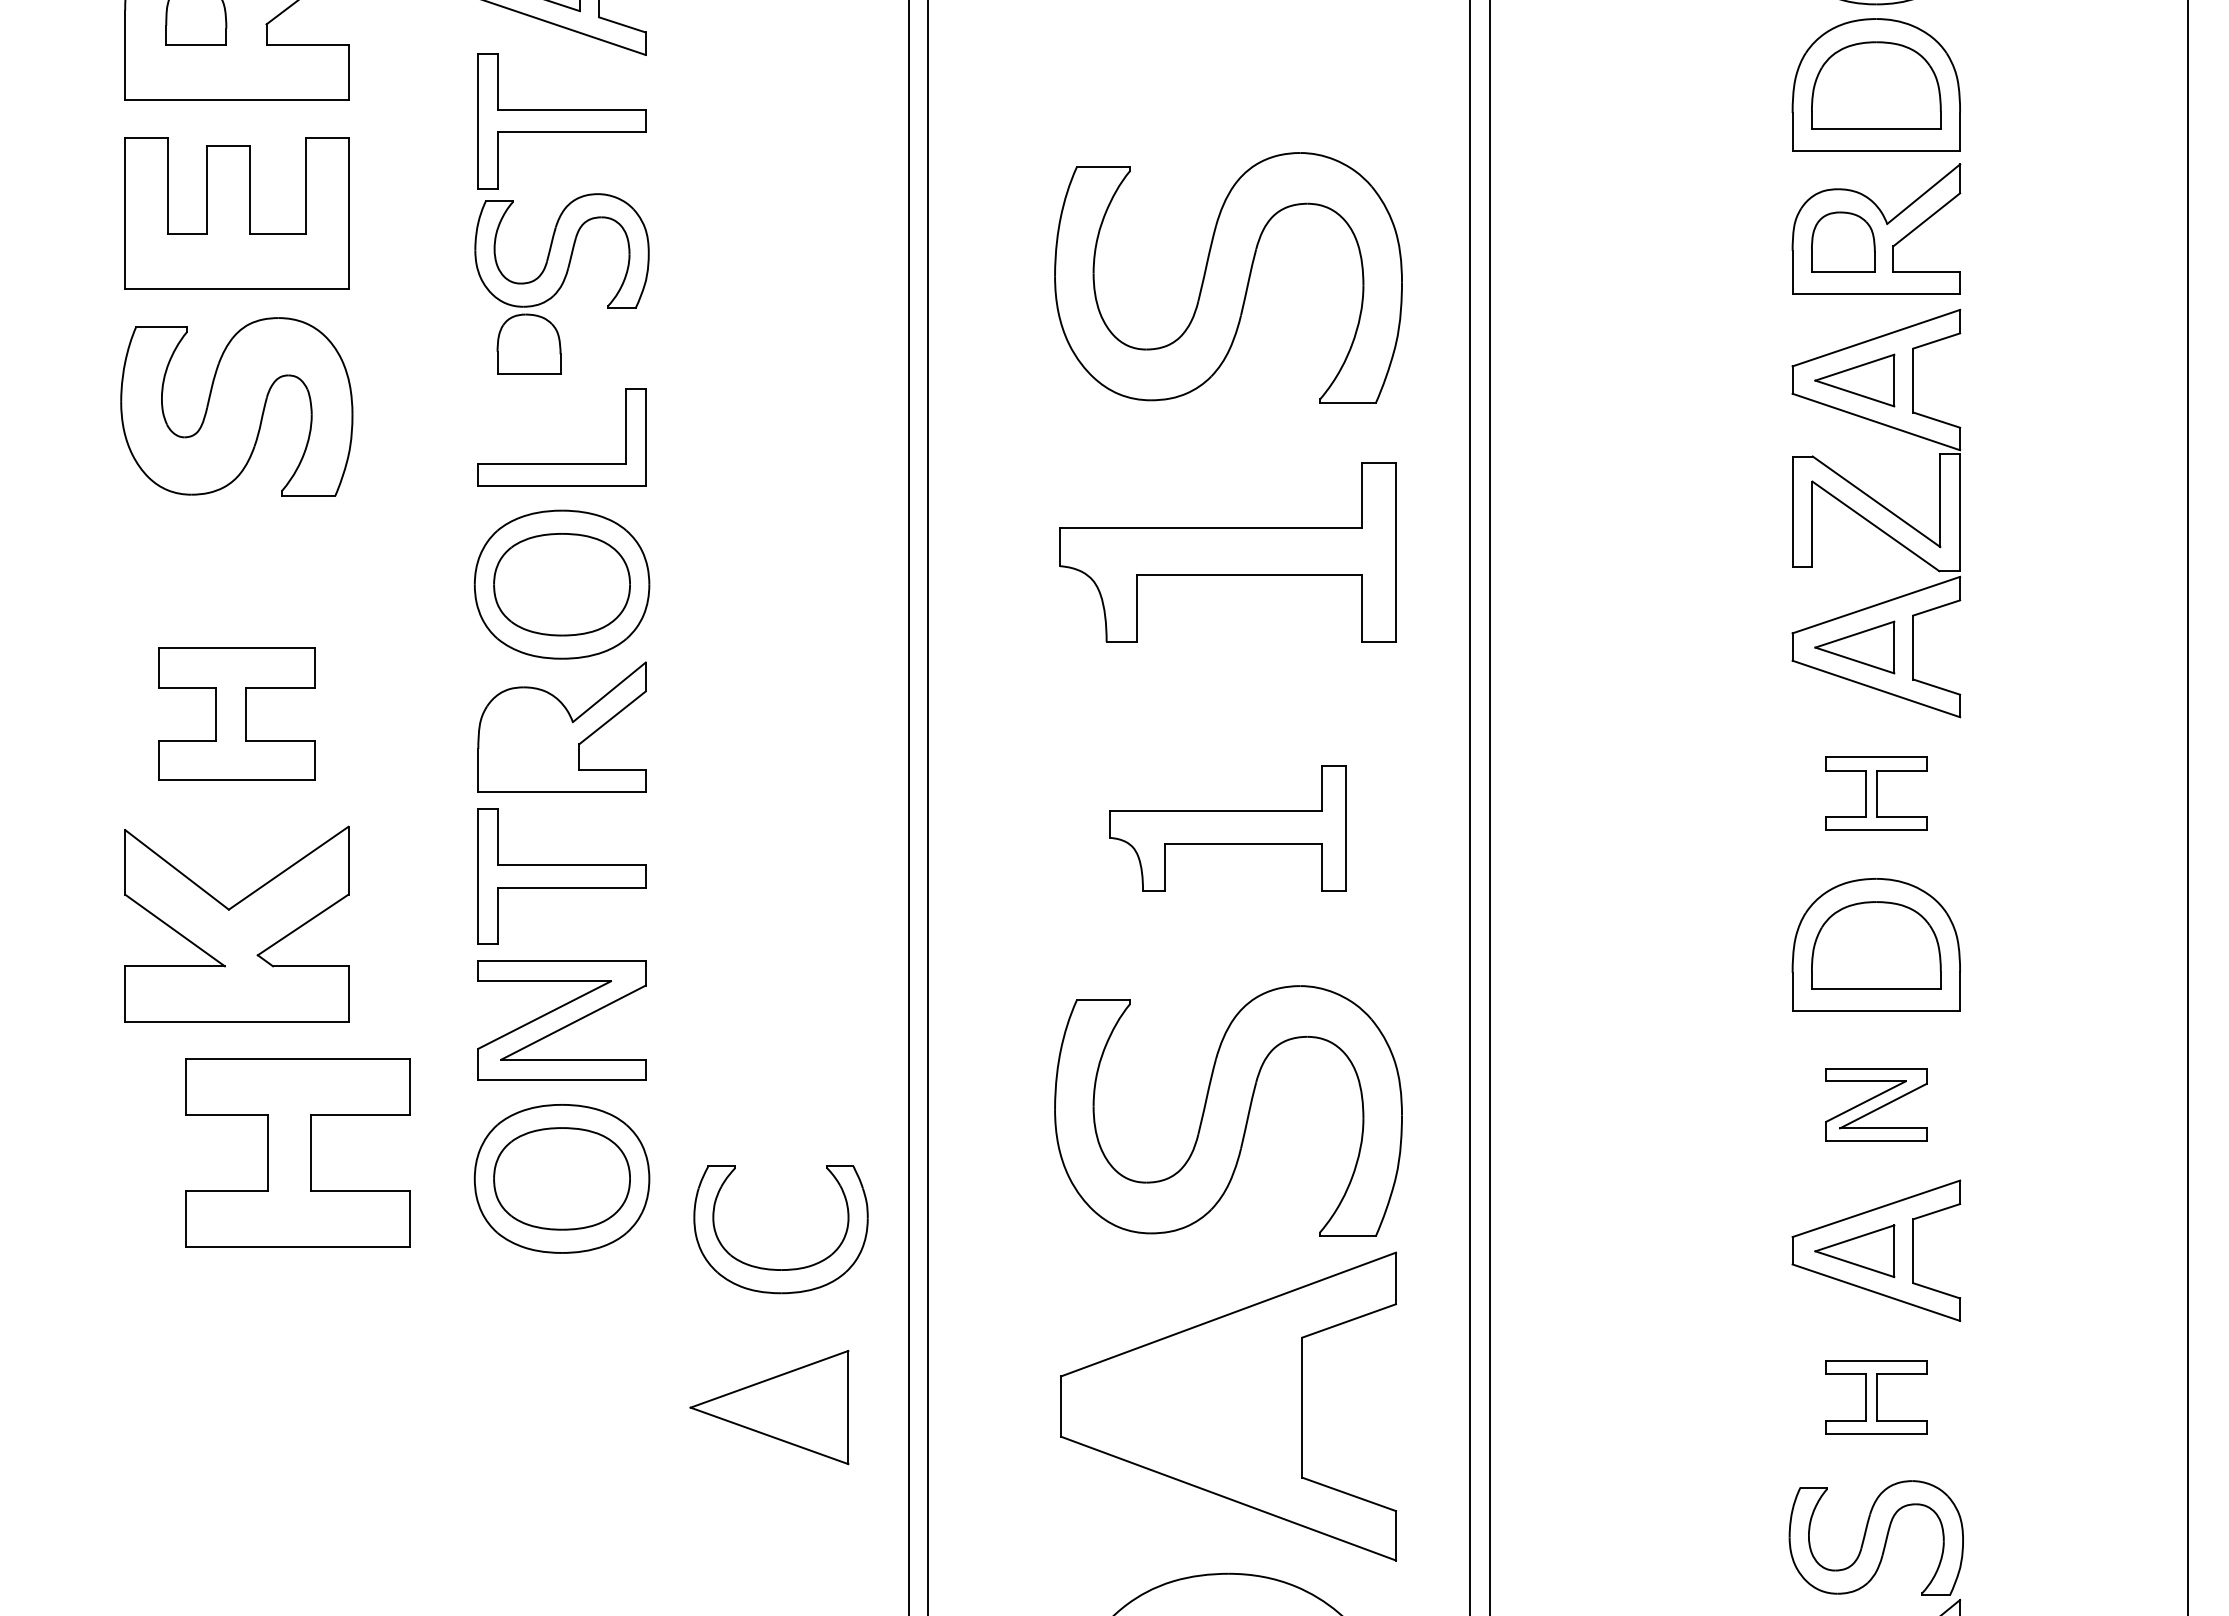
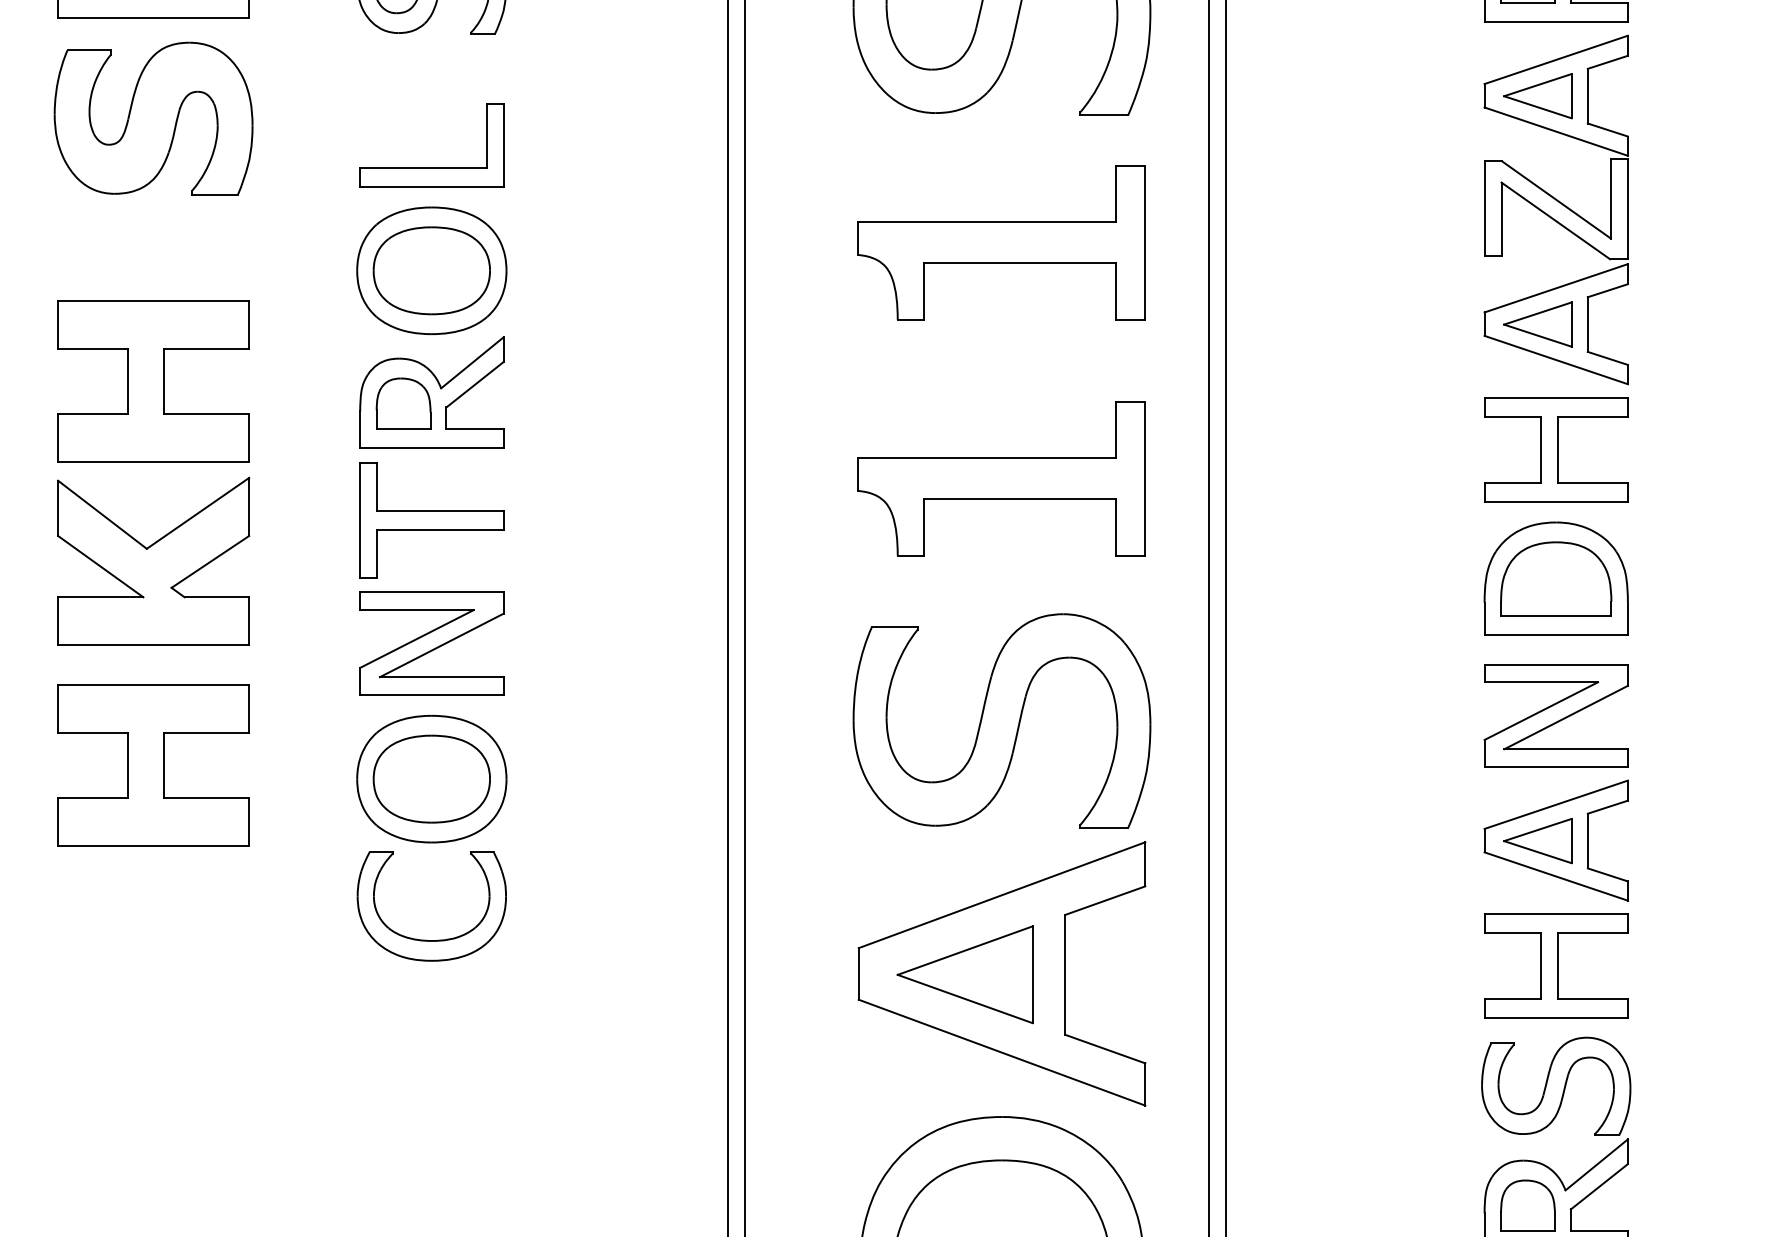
part: (528, 343) -> (403, 403), moved
part: (236, 714) -> (153, 381), size x1.43
part: (1876, 793) -> (1556, 449), size x1.67
part: (1227, 828) -> (1001, 479), size x1.43
part: (1876, 1104) -> (1556, 715), size x1.67
part: (297, 1152) -> (153, 765), moved
part: (774, 1268) -> (426, 939), moved
part: (1876, 1397) -> (1556, 966), size x1.67
part: (769, 1407) -> (965, 974), moved

